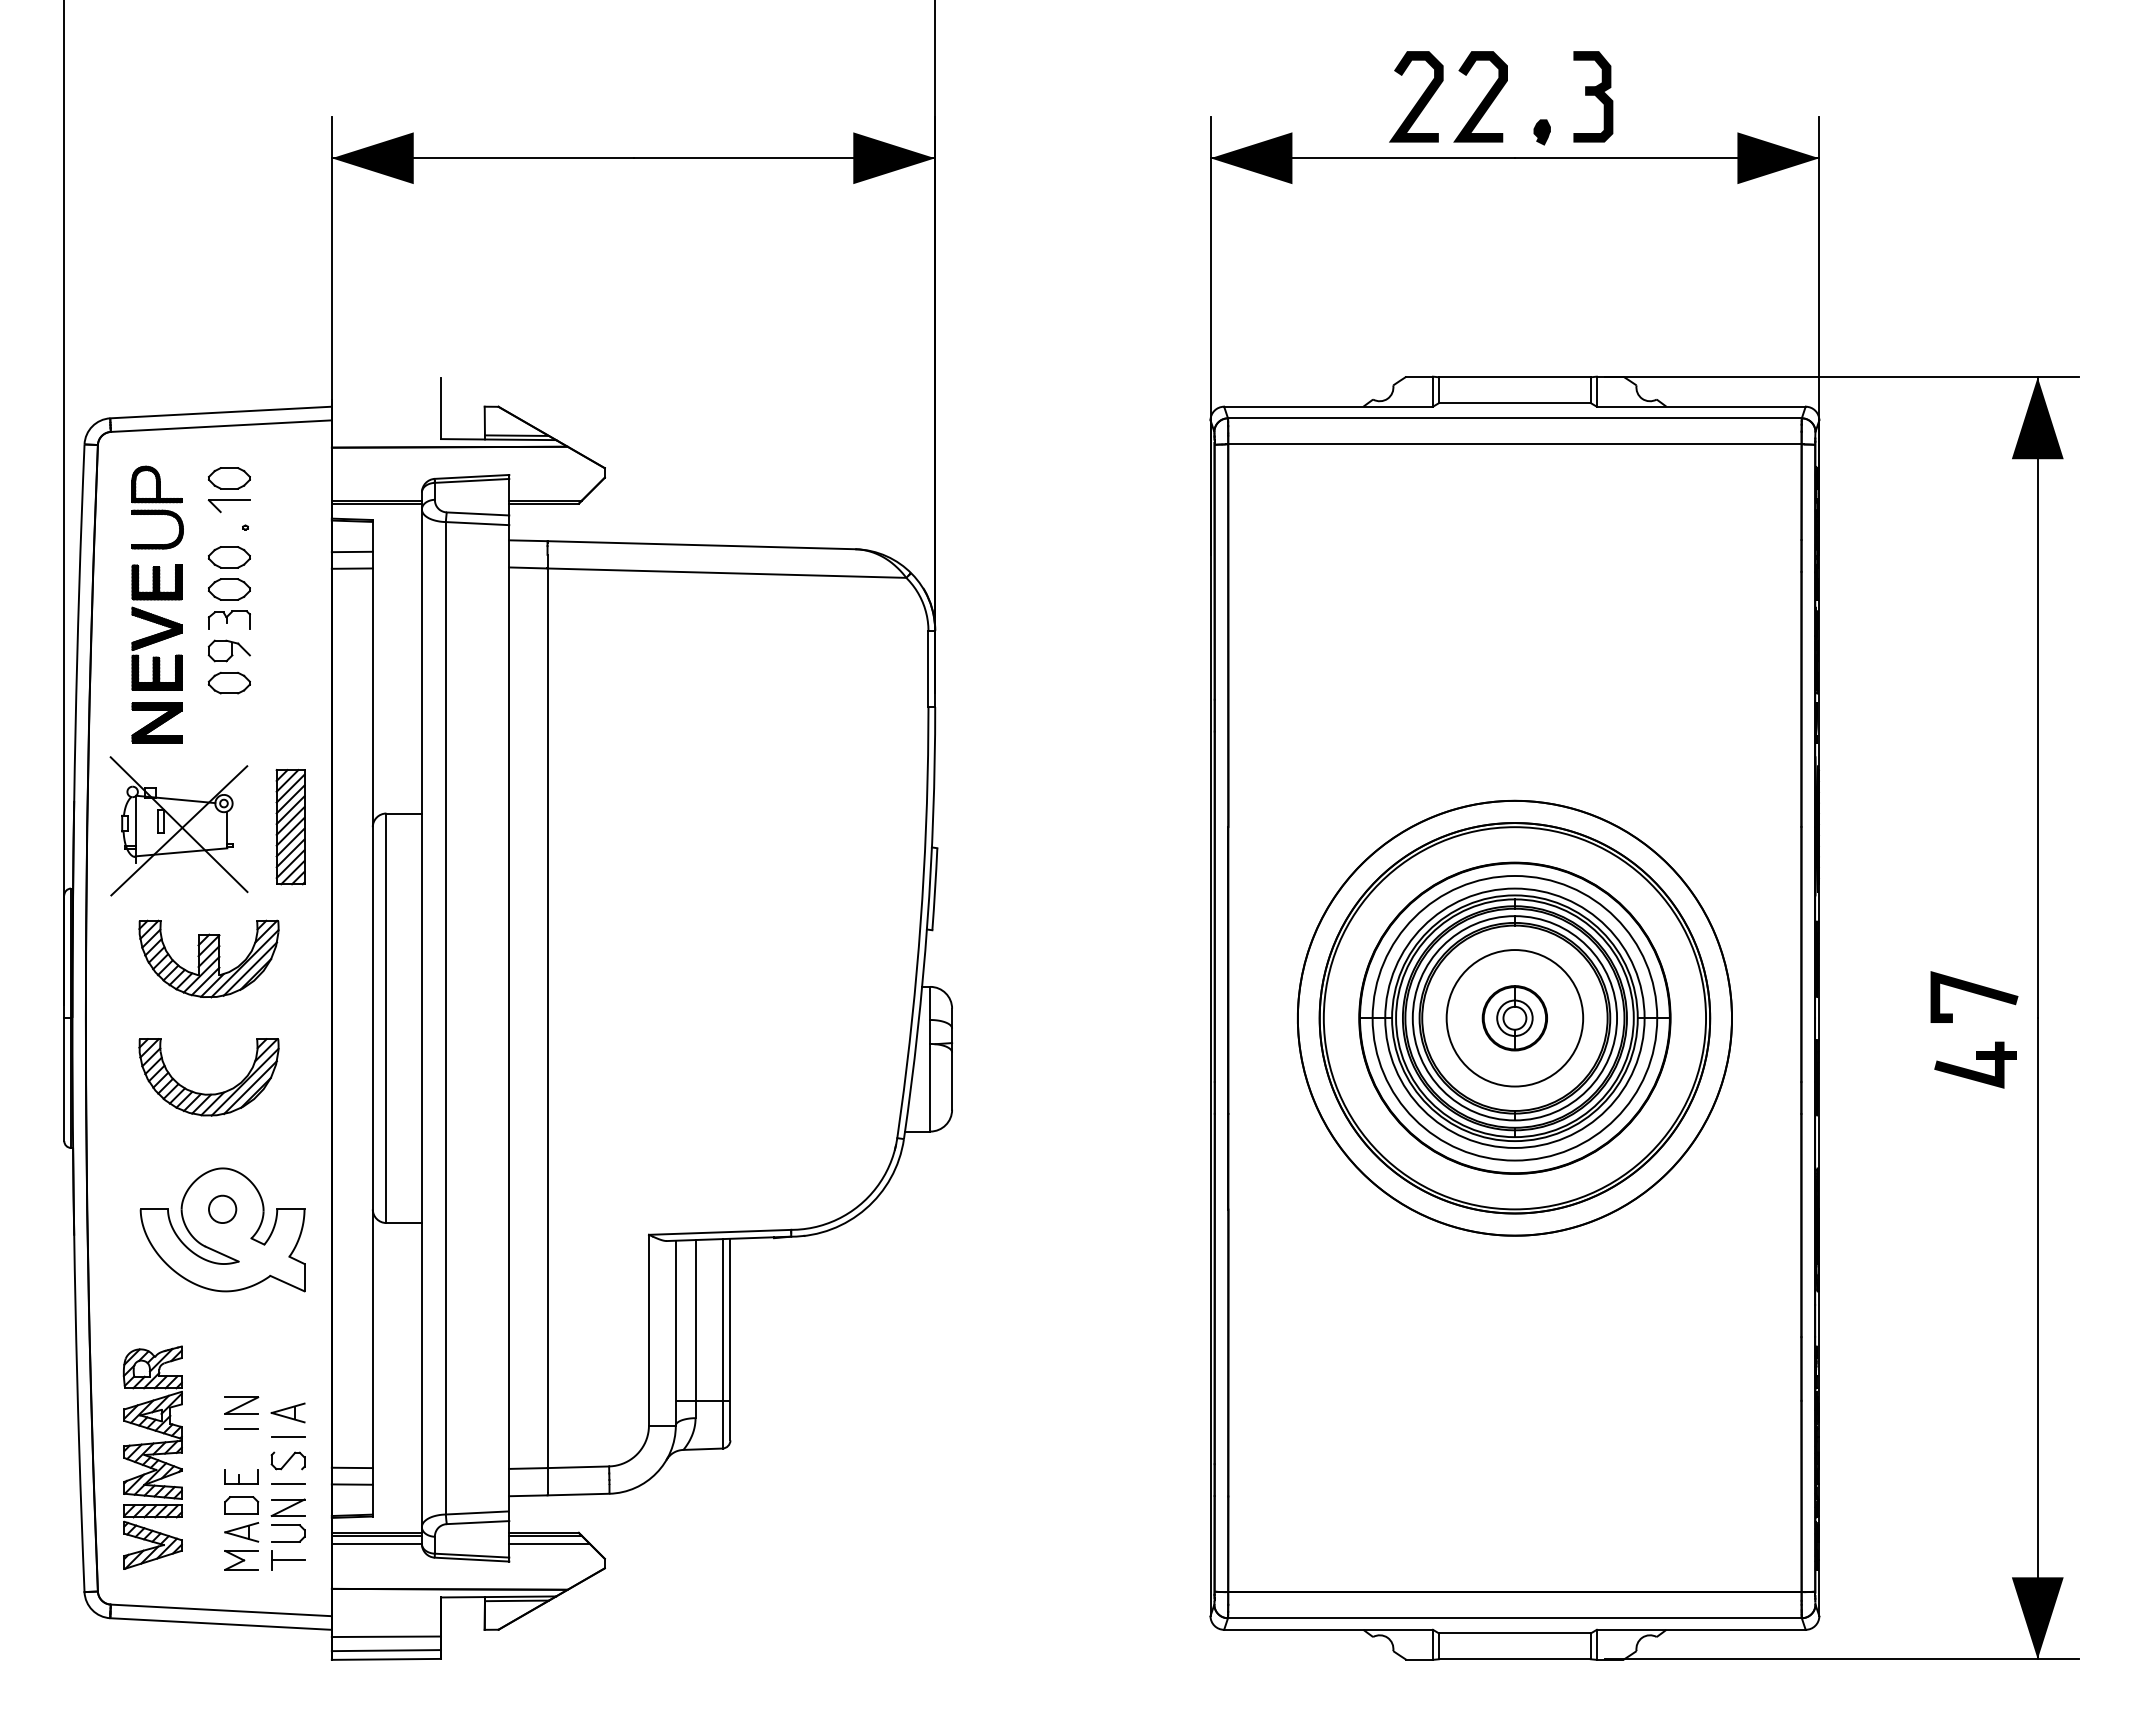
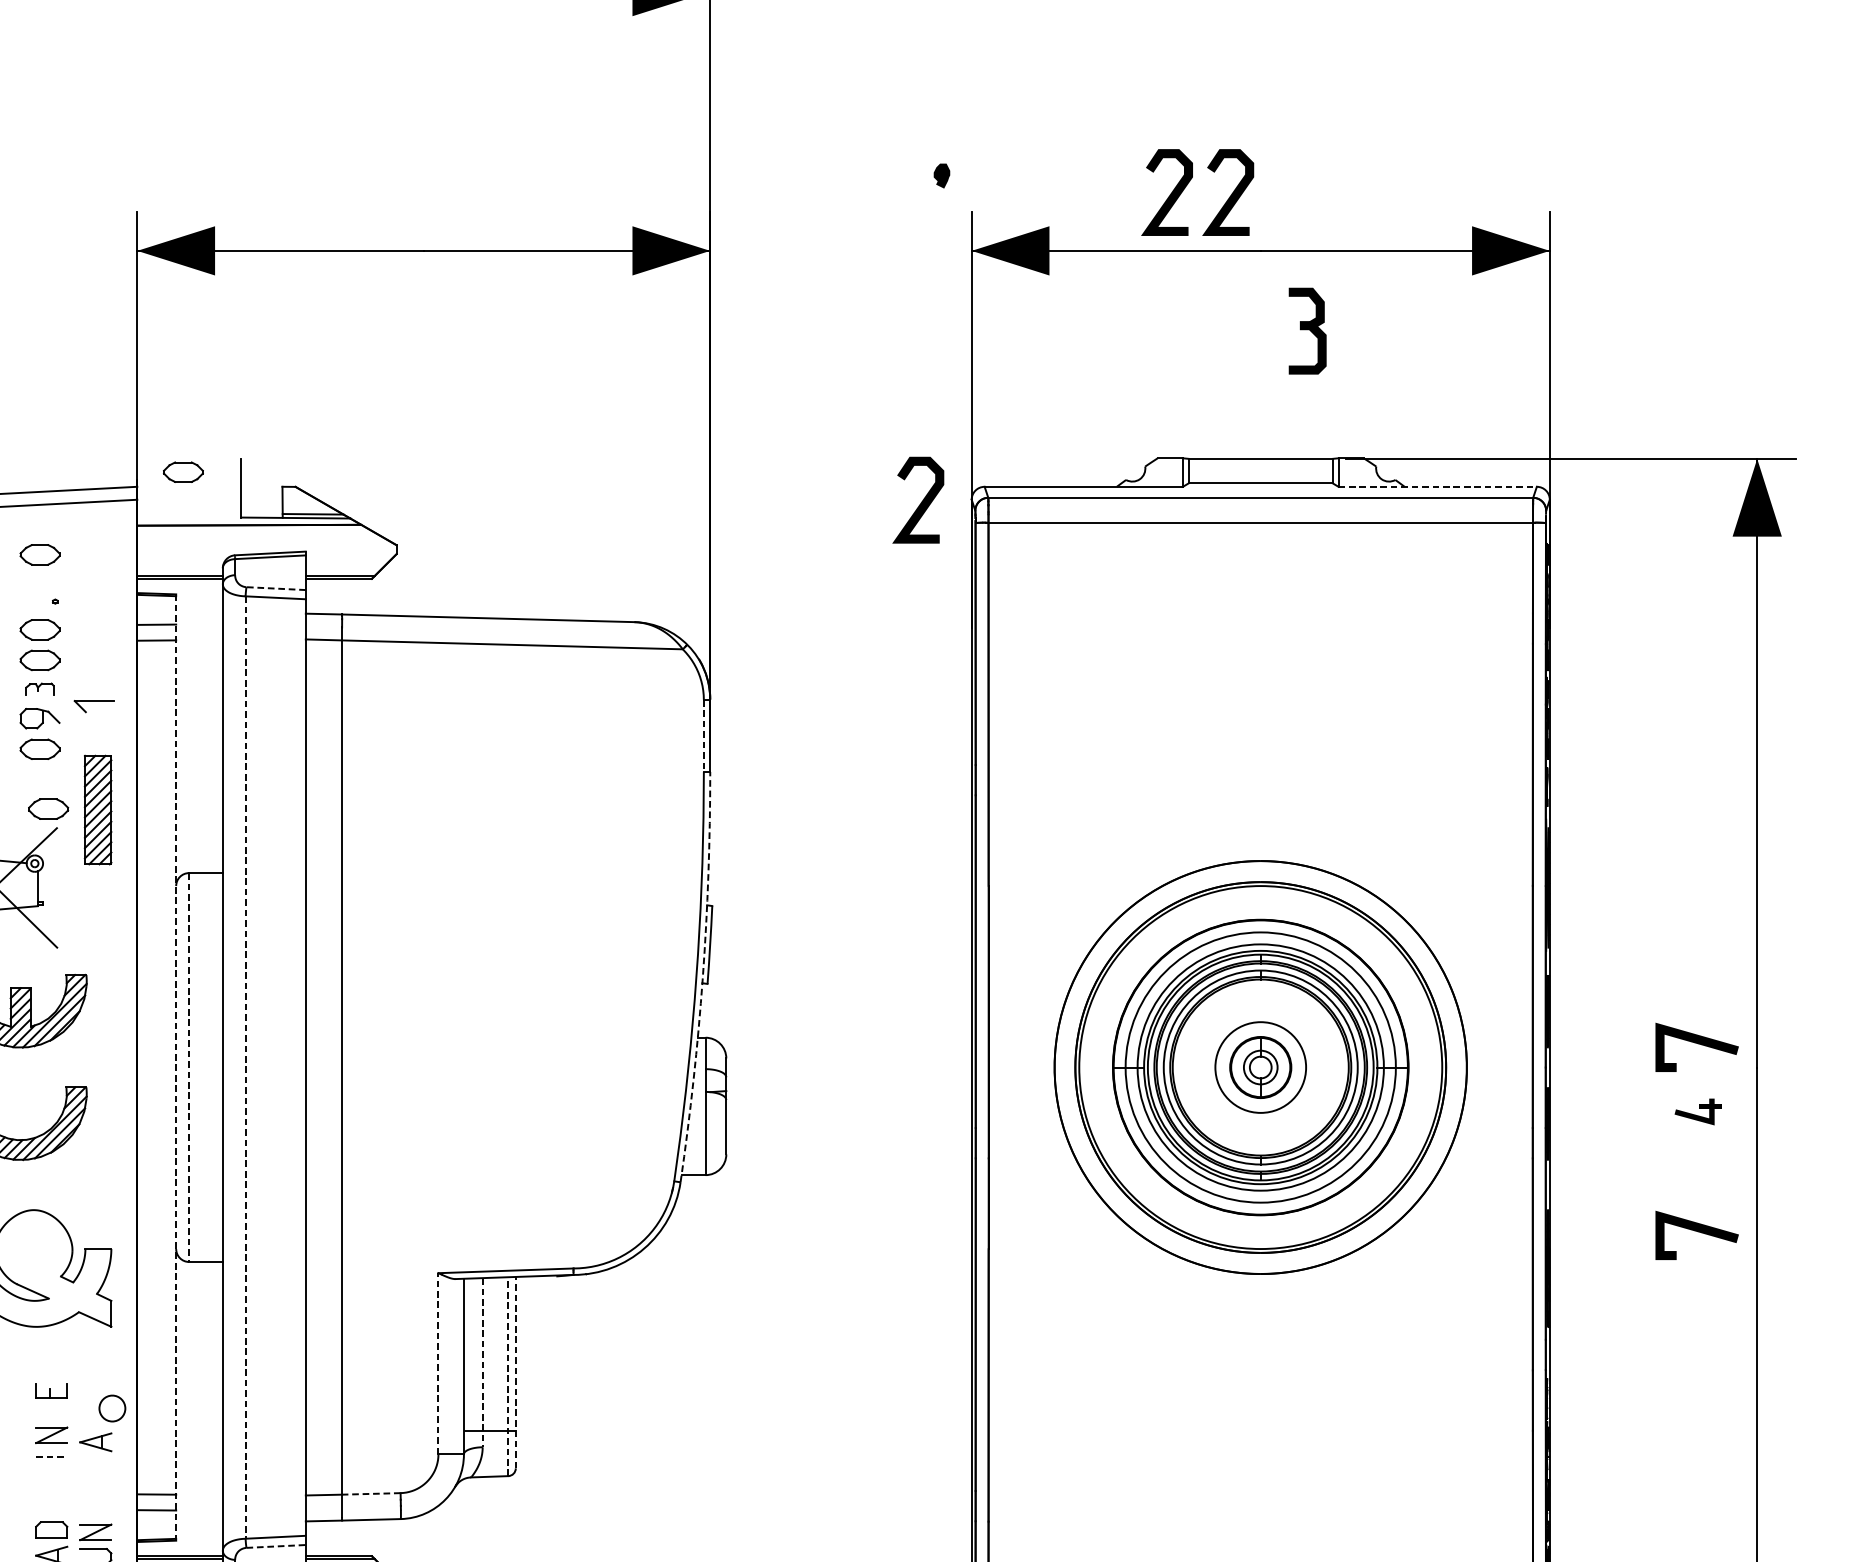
part: (1593, 96) -> (1307, 330), moved
part: (1541, 132) -> (941, 176), moved
part: (379, 391) -> (182, 472), added
line: (1701, 406) -> (1437, 486), solid -> dashed
curve: (1157, 422) -> (921, 501), added
part: (228, 506) -> (93, 706), moved
line: (477, 513) -> (275, 588), solid -> dashed
part: (228, 619) -> (39, 688), size x0.7
line: (928, 669) -> (703, 736), solid -> dashed
part: (237, 746) -> (47, 809), added
part: (290, 827) -> (98, 810), moved
arc: (927, 923) -> (702, 977), solid -> dashed
line: (372, 1018) -> (175, 1067), solid -> dashed
line: (386, 1018) -> (189, 1067), solid -> dashed
line: (445, 1018) -> (245, 1067), solid -> dashed
circle: (1514, 1018) -> (1260, 1067), size x0.7
part: (1975, 1064) -> (1698, 1111), size x0.6
line: (1974, 1191) -> (1697, 1232), added
part: (222, 1208) -> (112, 1407), moved
line: (649, 1329) -> (438, 1363), solid -> dashed
line: (695, 1329) -> (482, 1363), solid -> dashed
line: (730, 1339) -> (515, 1372), solid -> dashed
line: (722, 1343) -> (508, 1376), solid -> dashed
line: (242, 1428) -> (52, 1457), solid -> dashed
line: (287, 1437) -> (95, 1465), removed
part: (287, 1460) -> (95, 1487), removed
line: (578, 1467) -> (371, 1494), solid -> dashed
part: (241, 1476) -> (51, 1390), moved
line: (287, 1483) -> (95, 1509), removed
line: (478, 1522) -> (276, 1546), solid -> dashed

